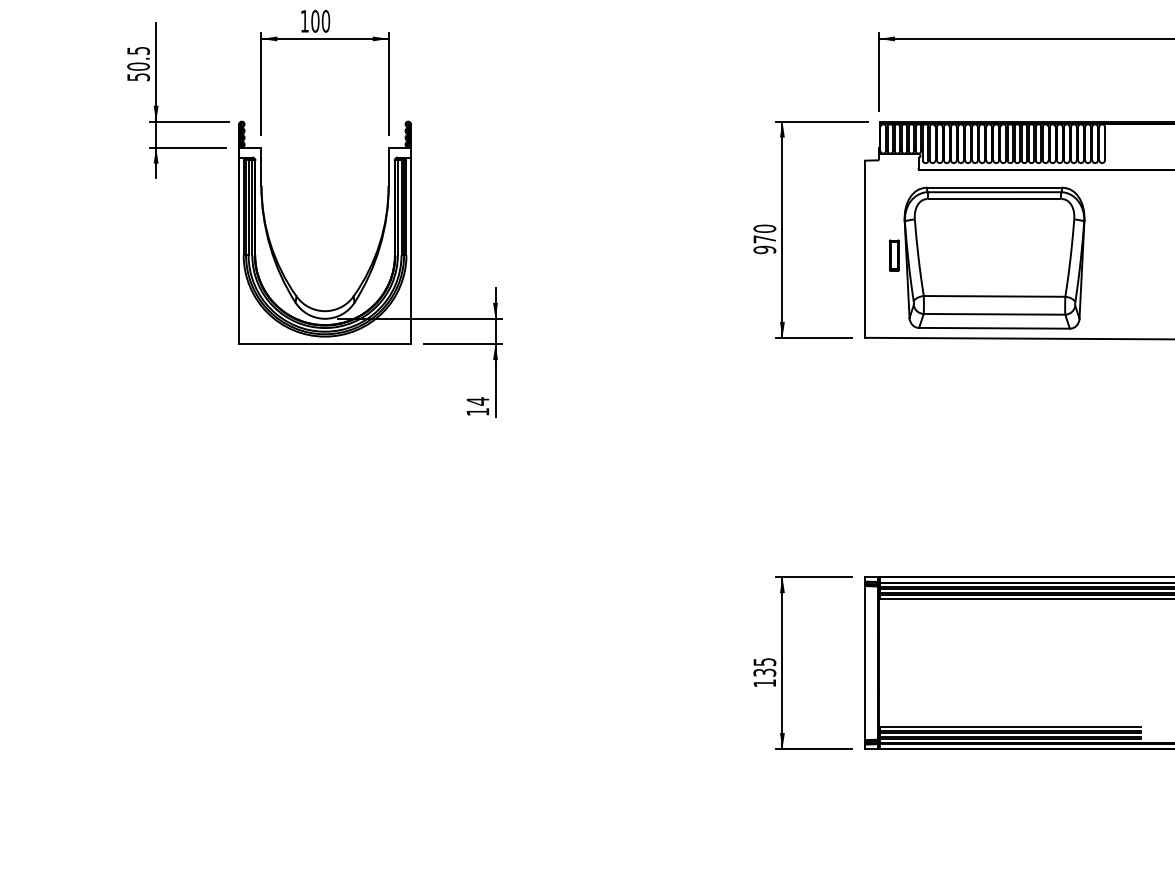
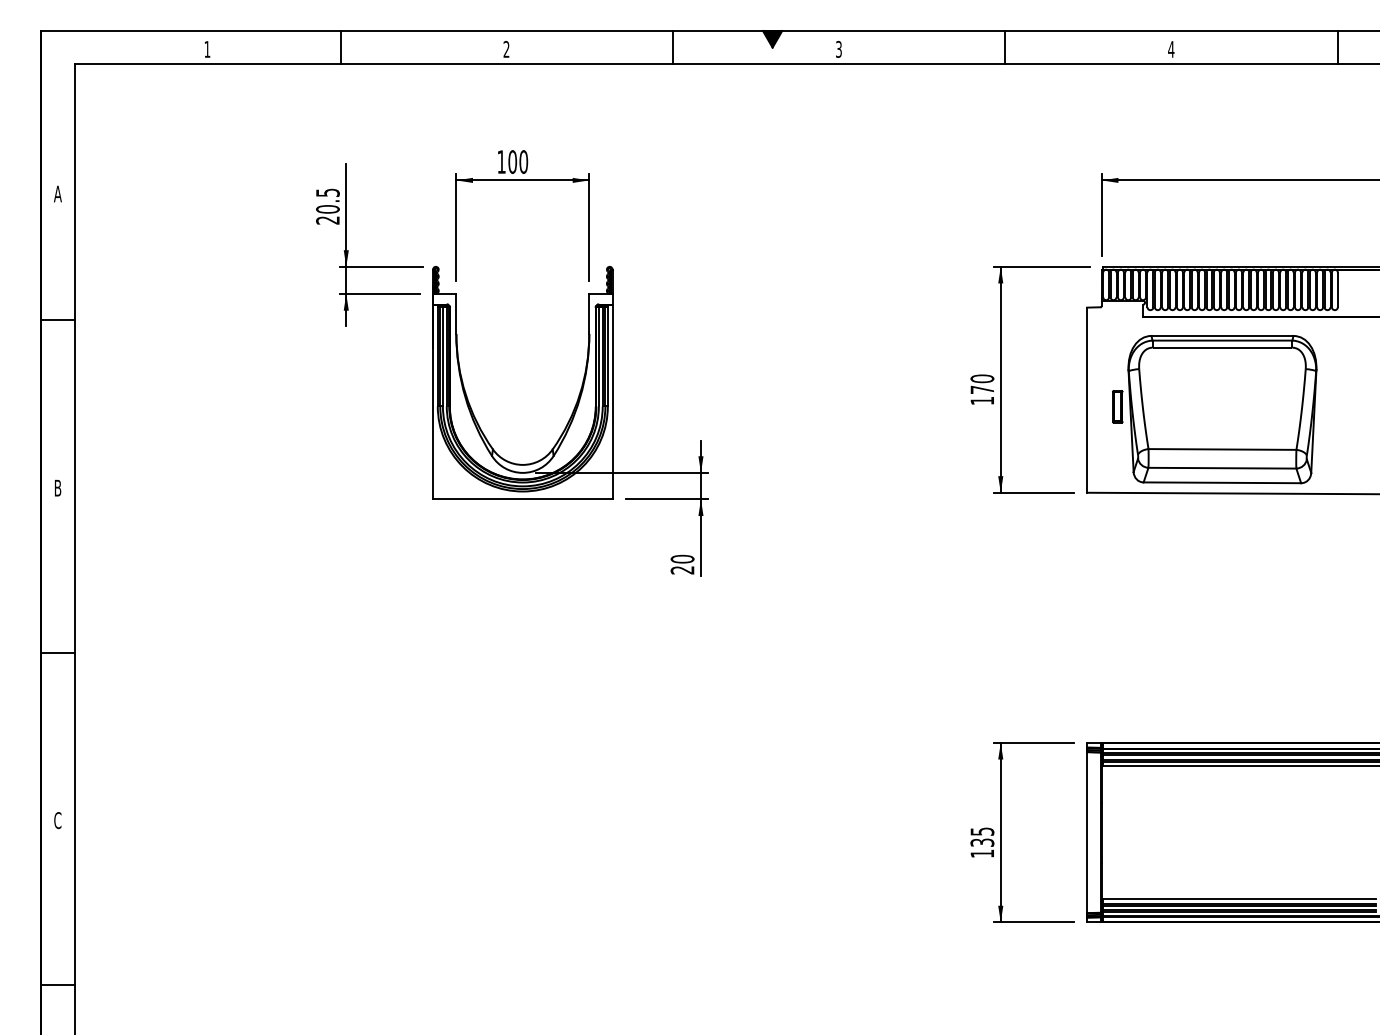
text: (138, 77) -> (327, 220), 50.5 -> 20.5
text: (764, 249) -> (982, 400), 970 -> 170
text: (477, 406) -> (682, 564), 14 -> 20

